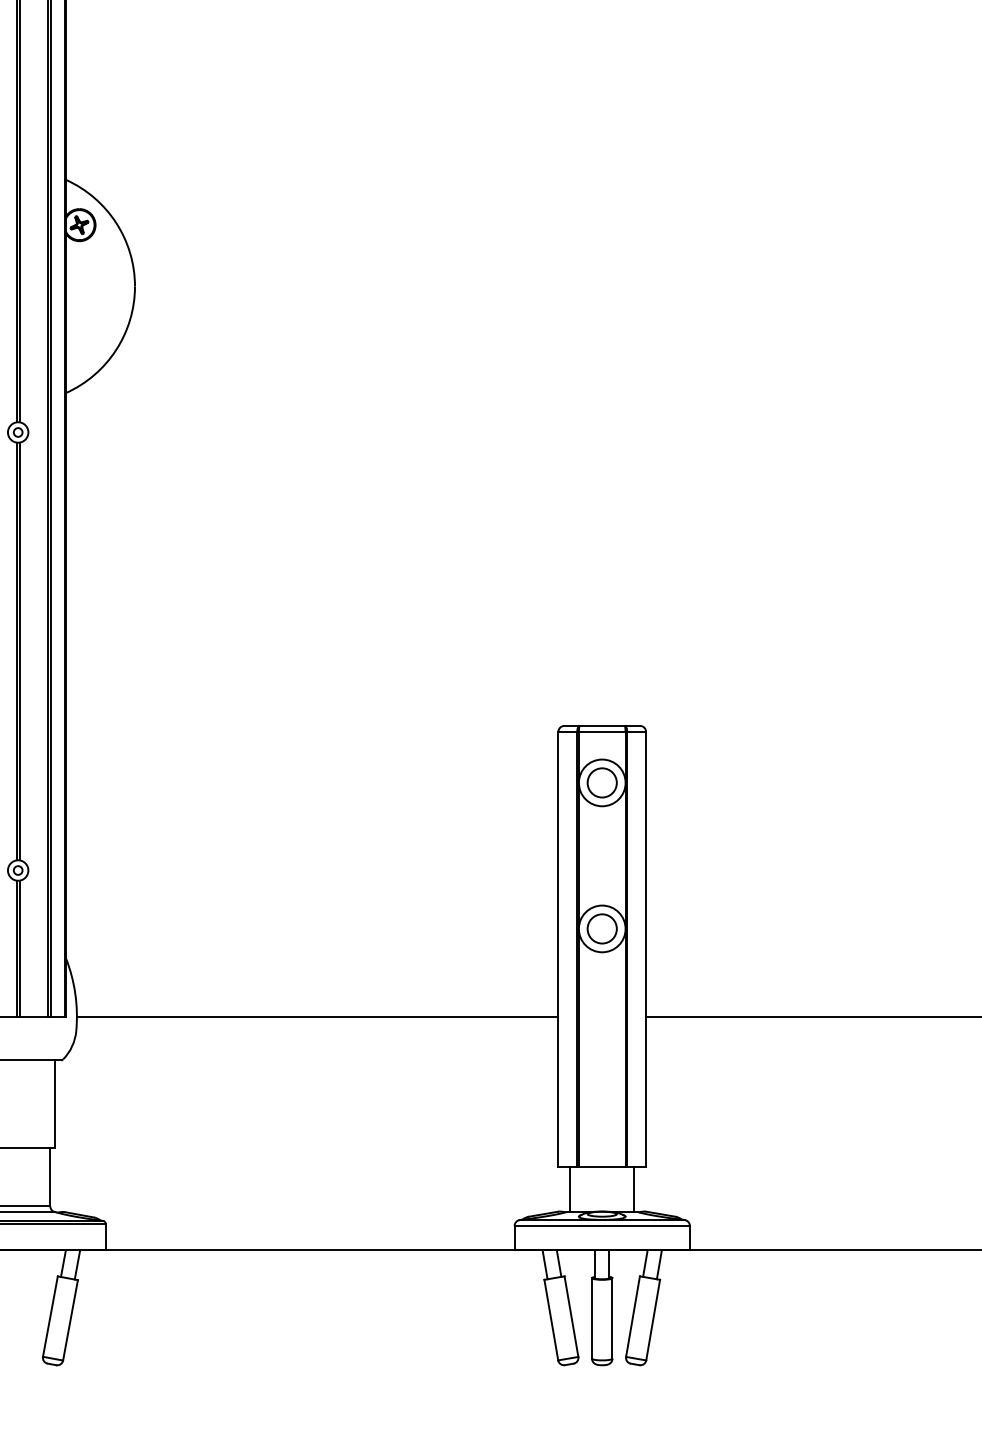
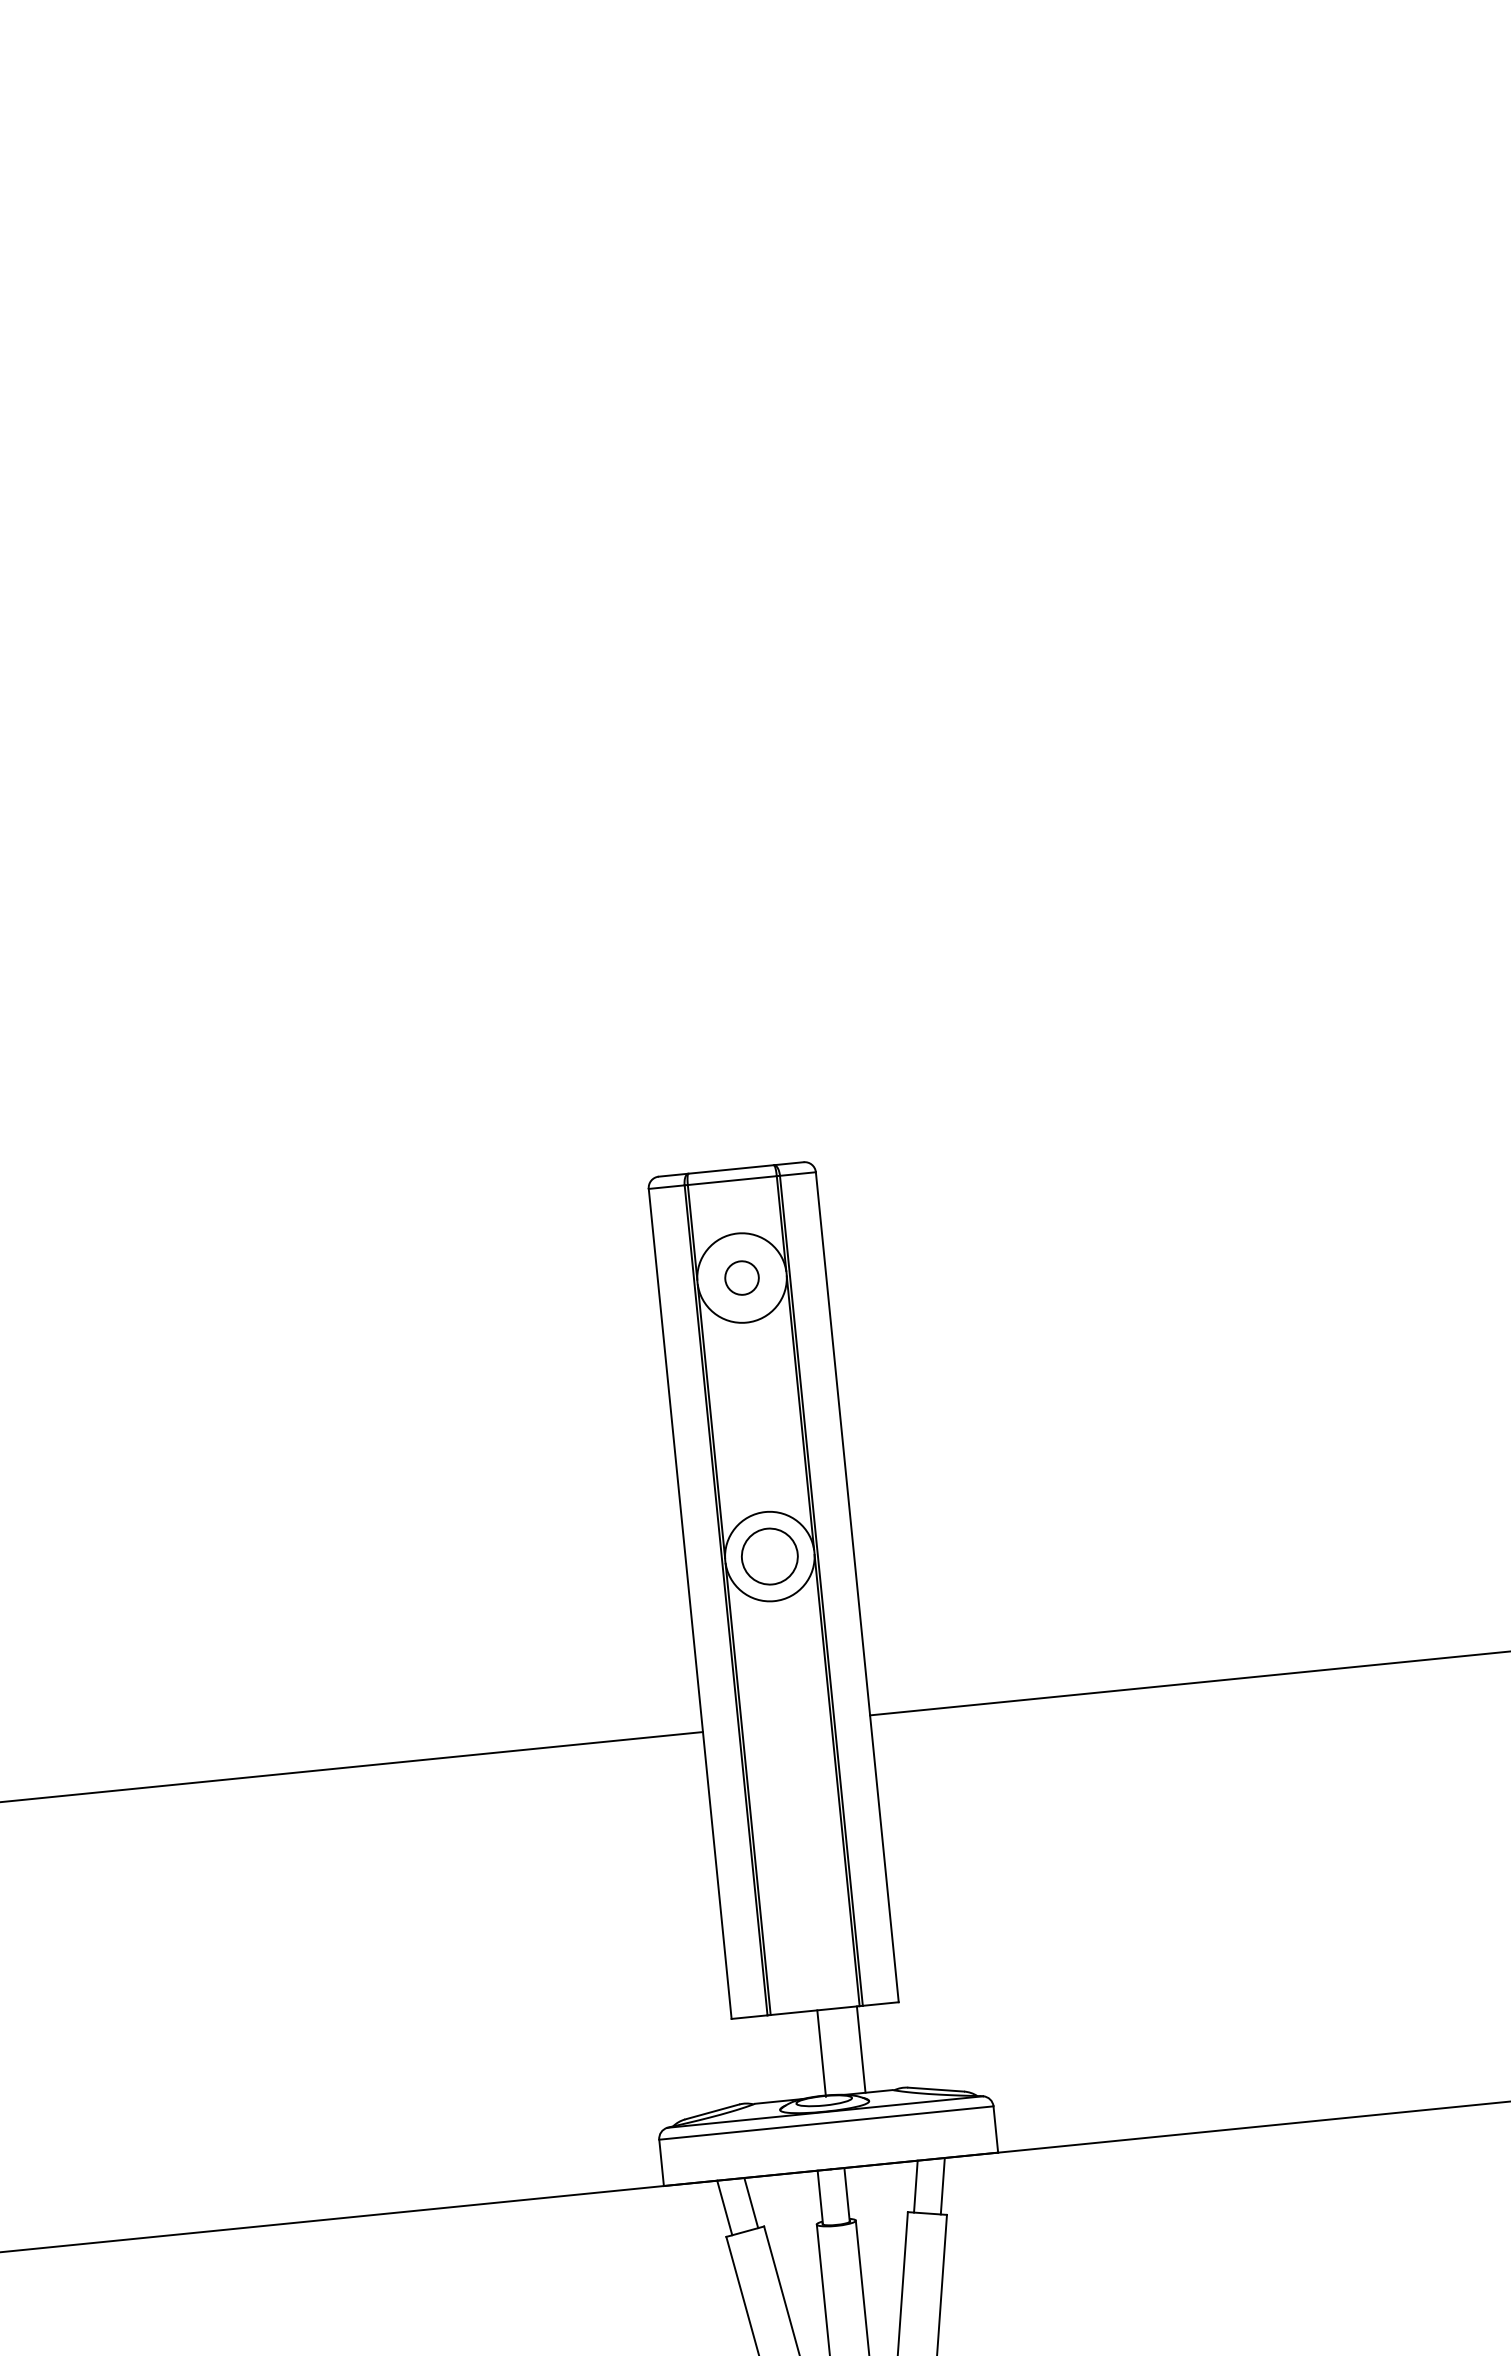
circle: (601, 782) -> (740, 1277), size x0.6
line: (570, 1189) -> (861, 2049), moved
line: (634, 1189) -> (821, 2053), moved

